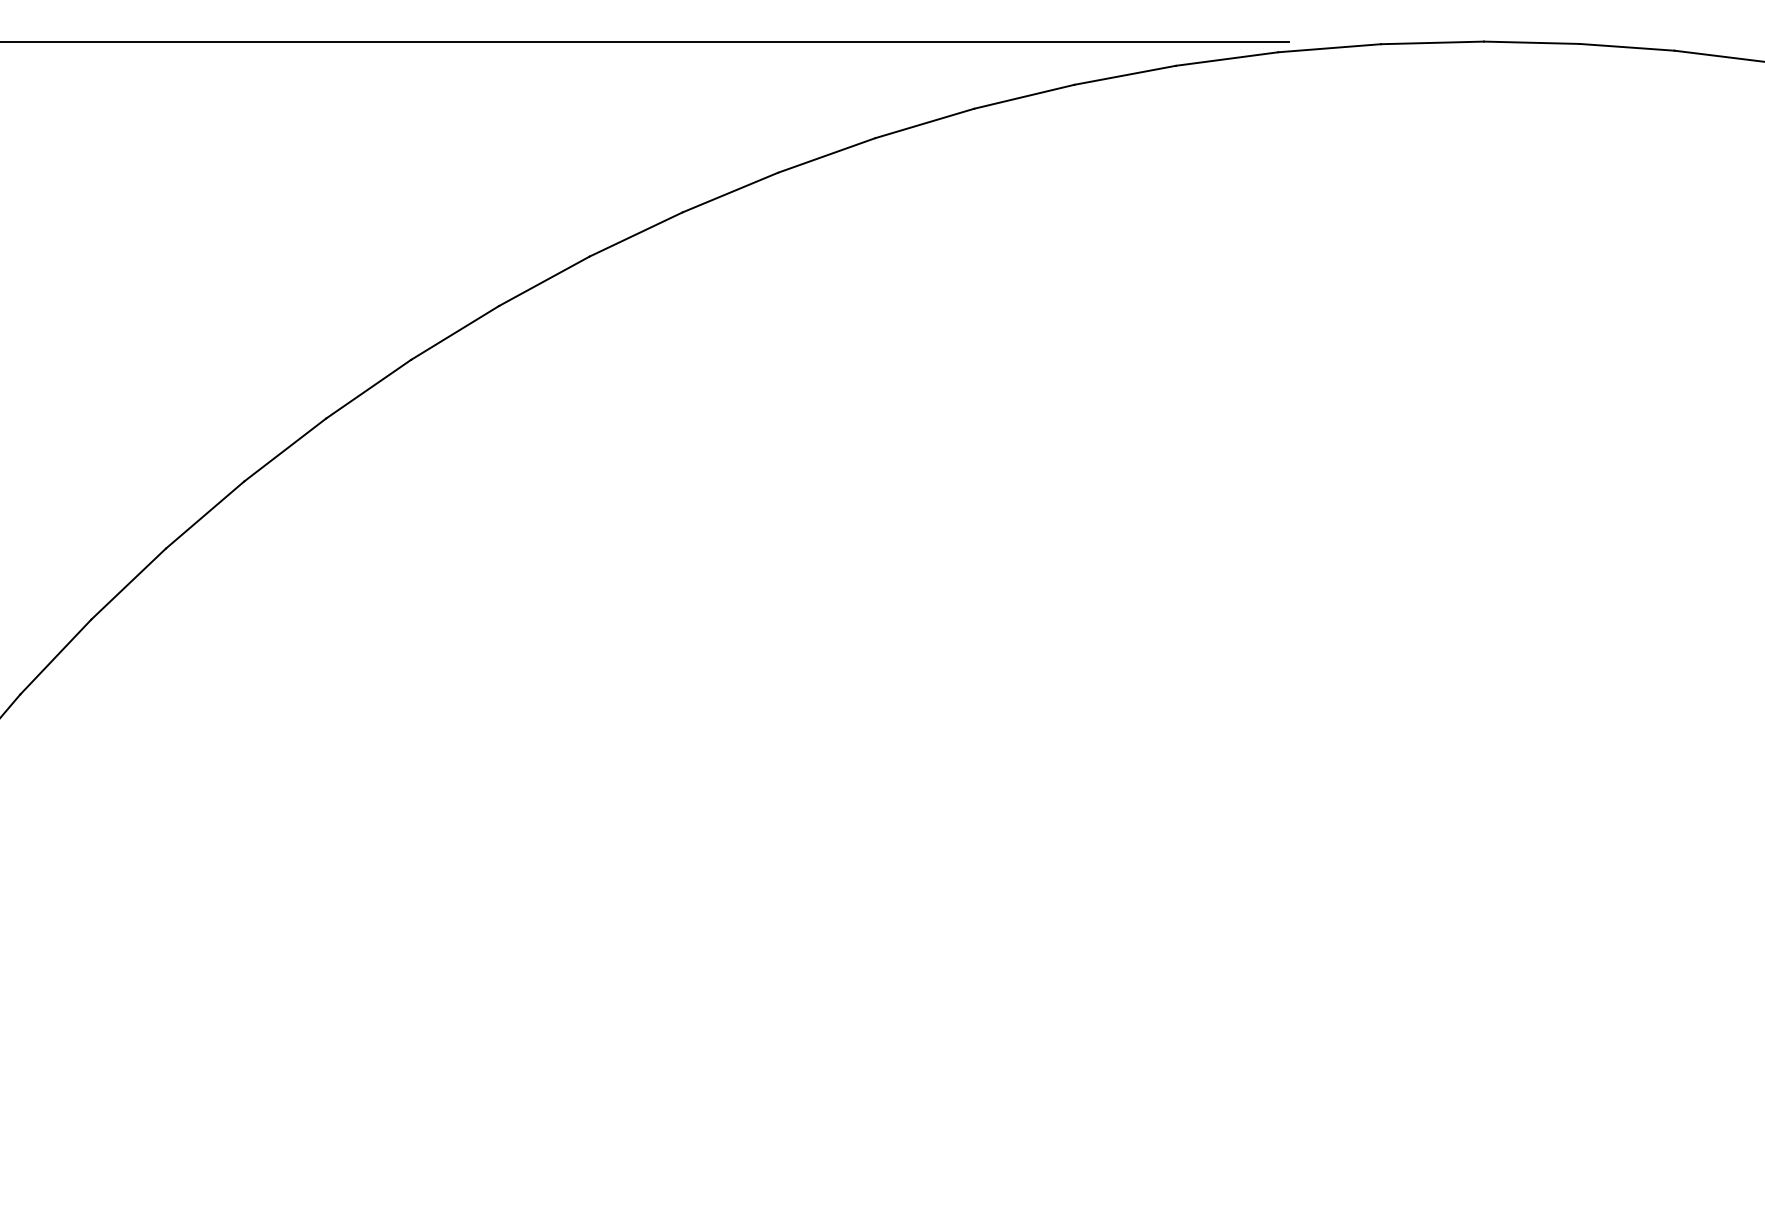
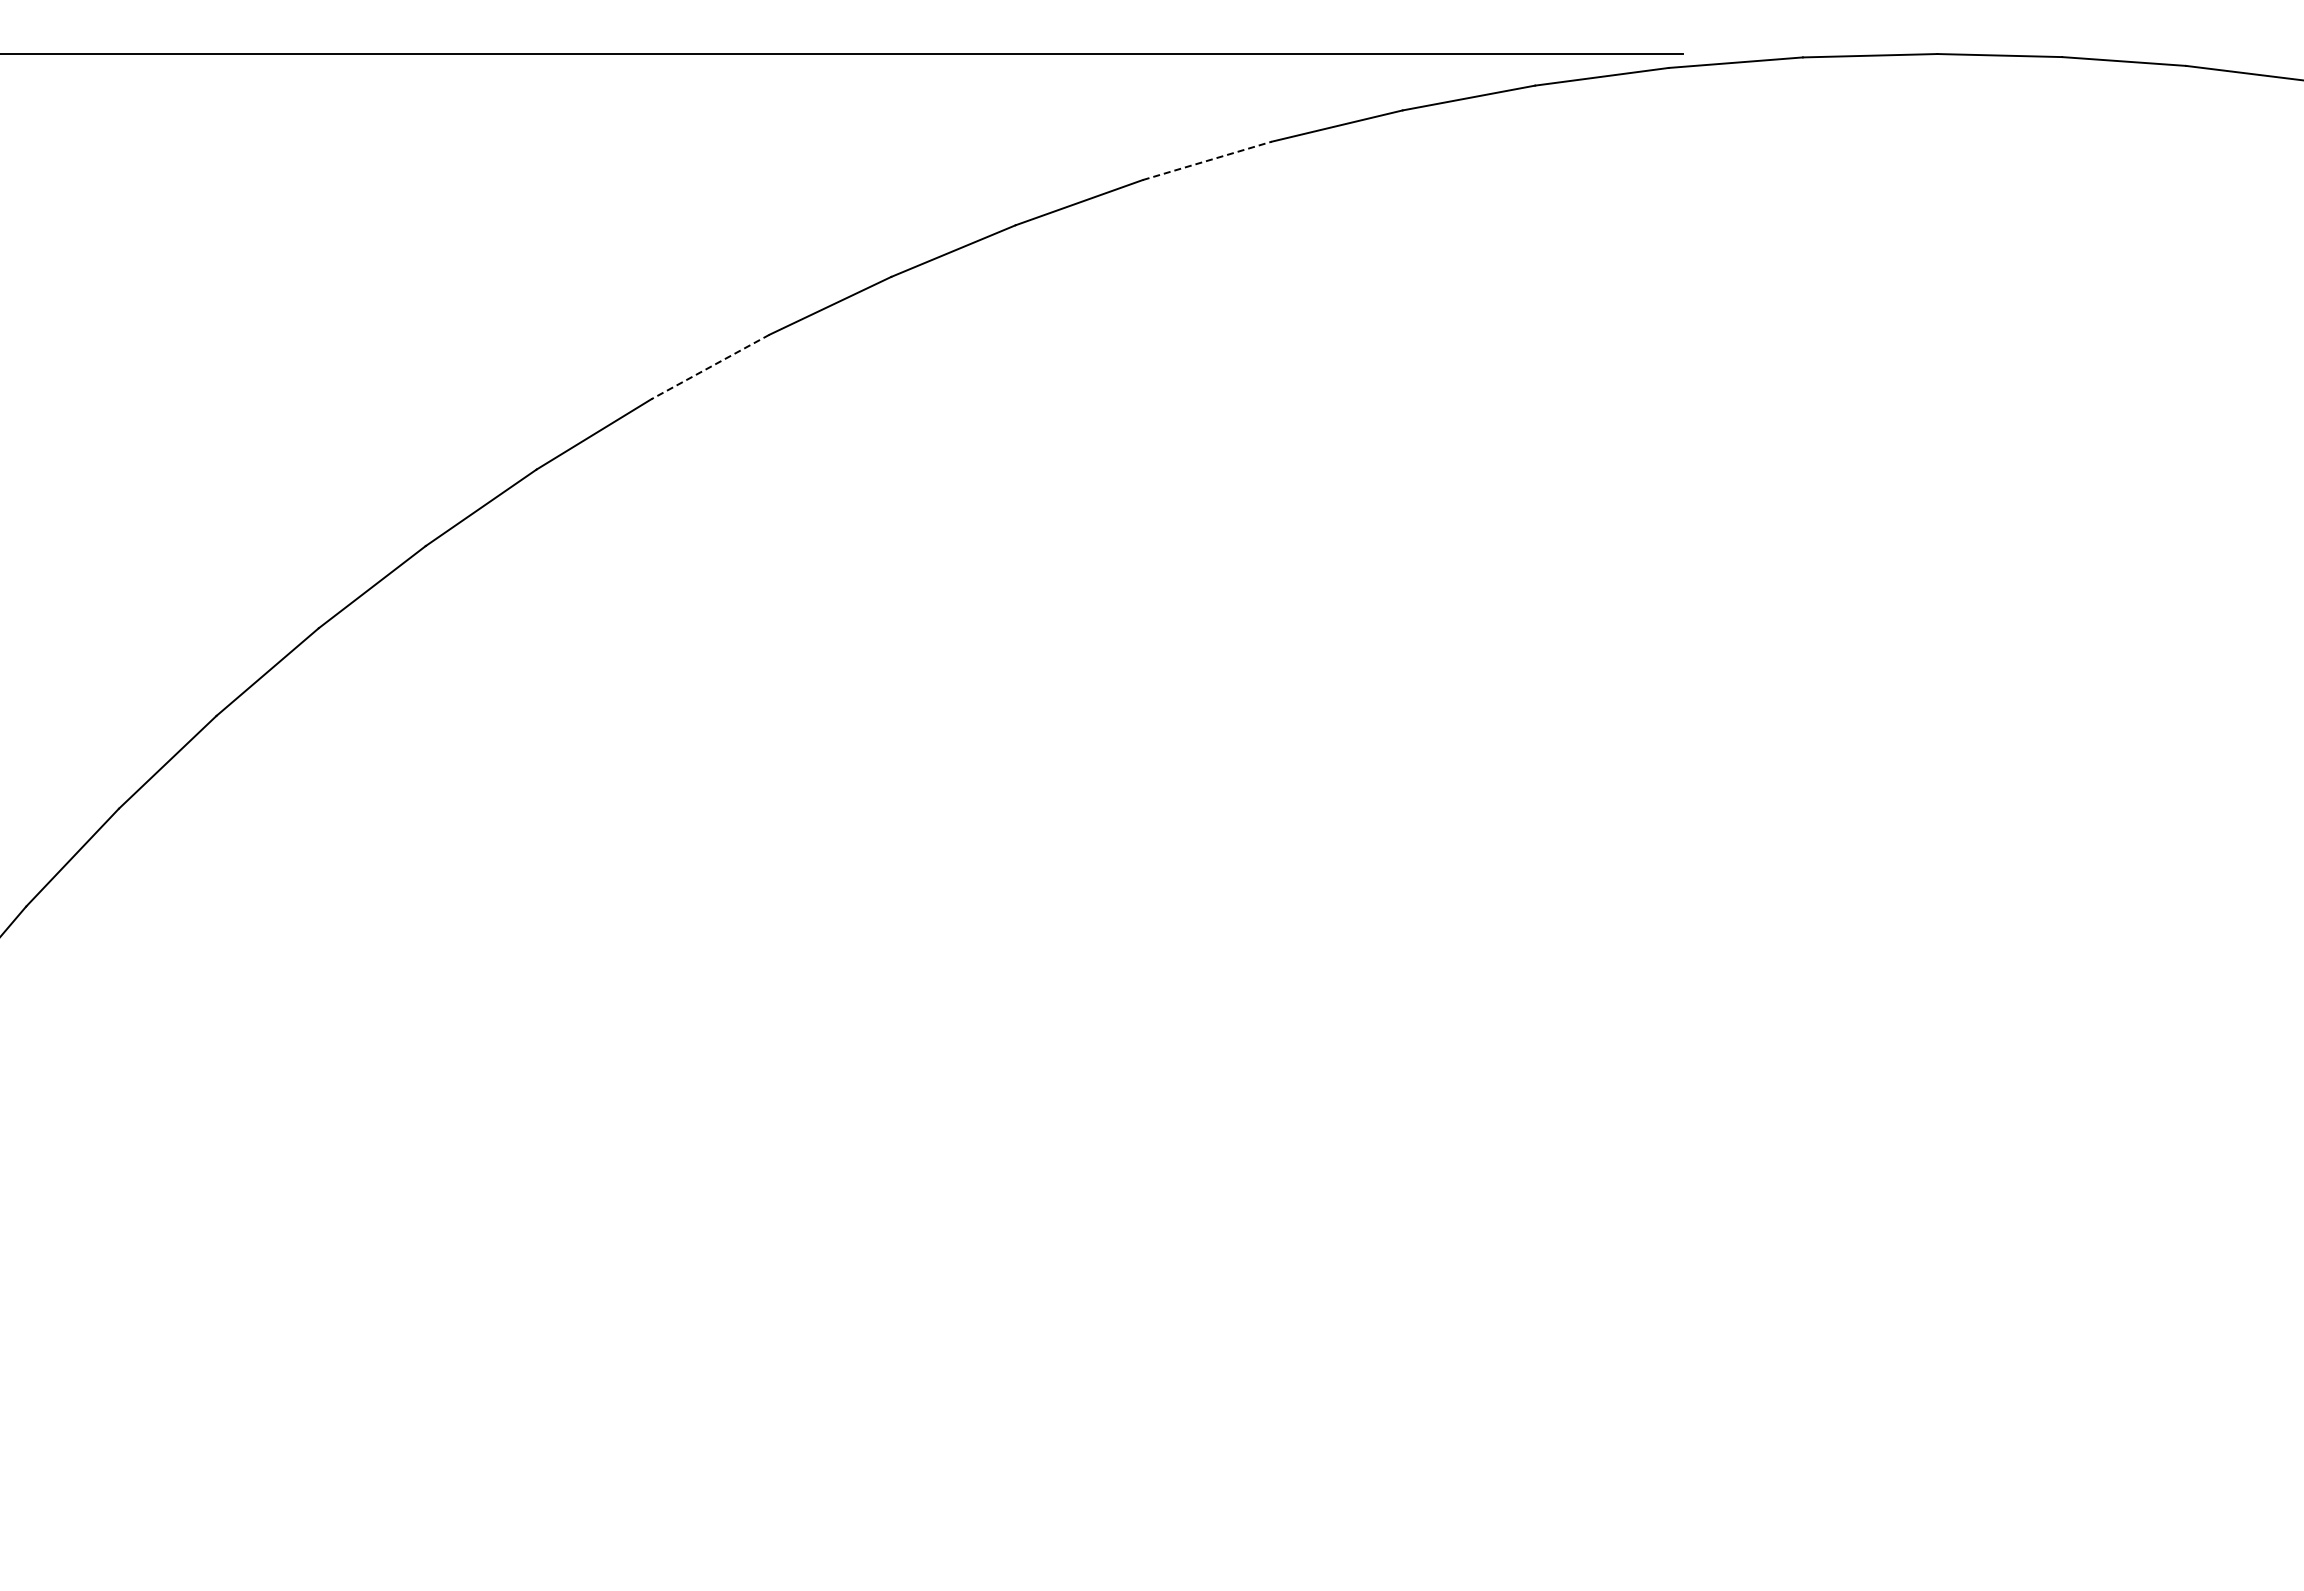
line: (925, 123) -> (1207, 160), solid -> dashed
line: (544, 281) -> (710, 367), solid -> dashed

